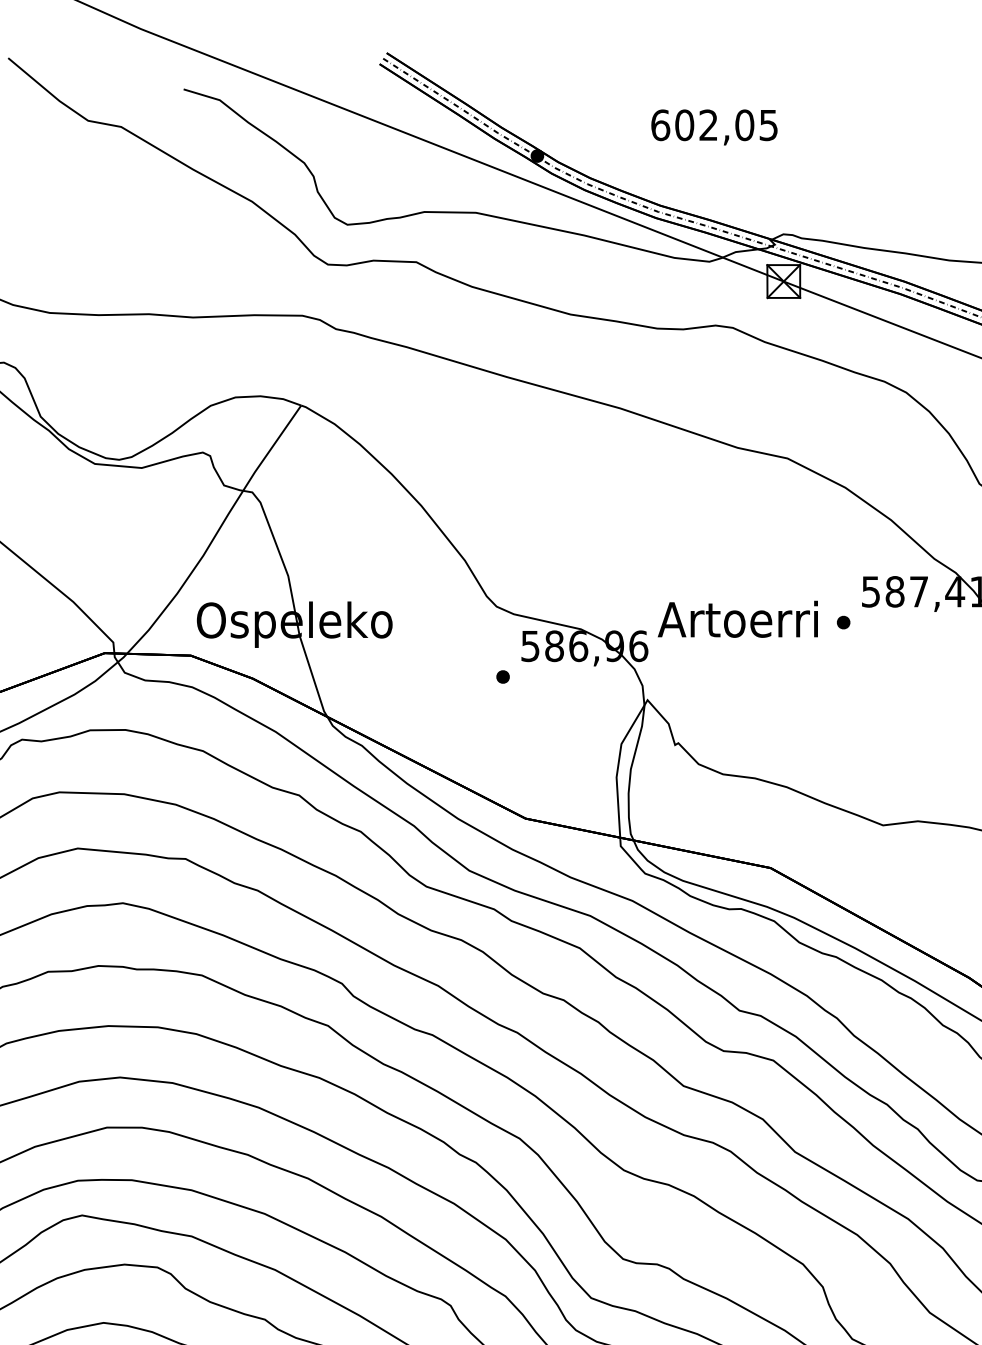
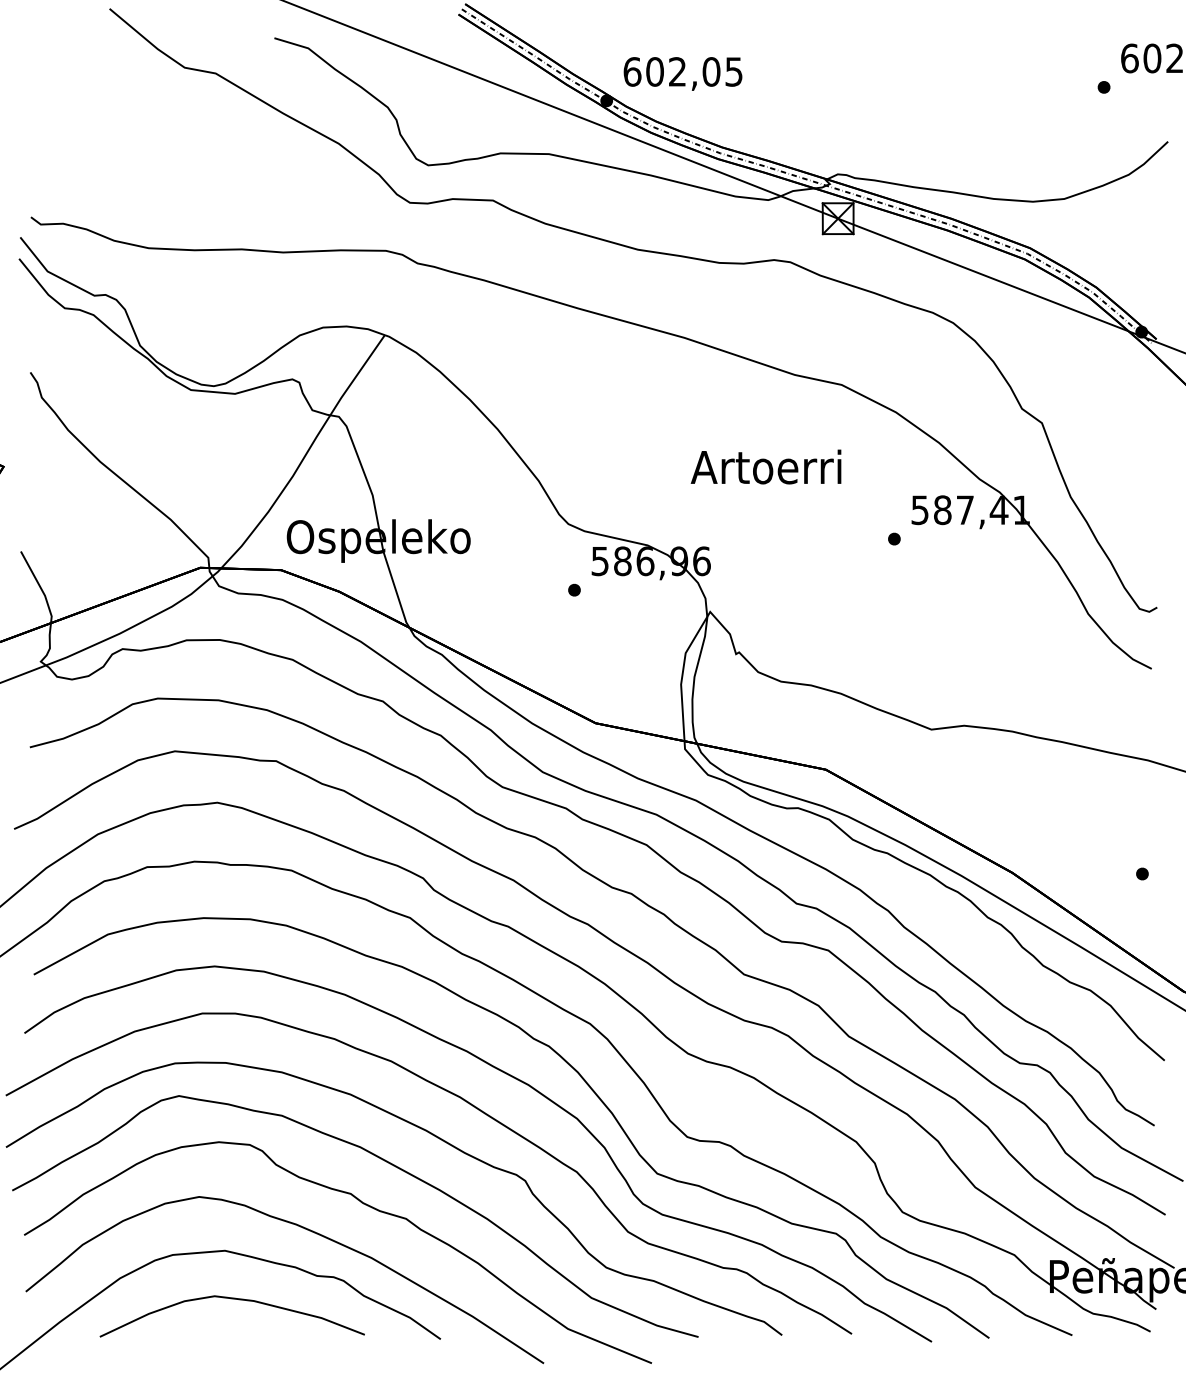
text: (713, 126) -> (682, 73), moved
text: (737, 618) -> (765, 466), moved

